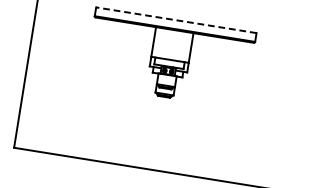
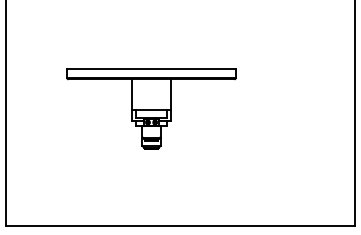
line: (176, 19) -> (151, 68), dashed -> solid

